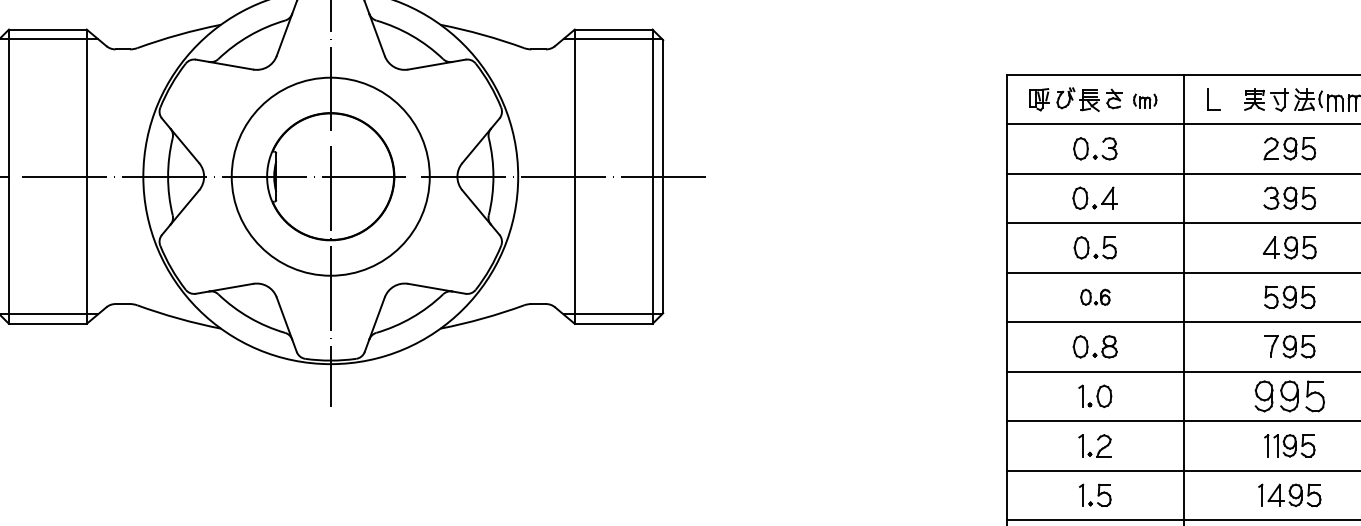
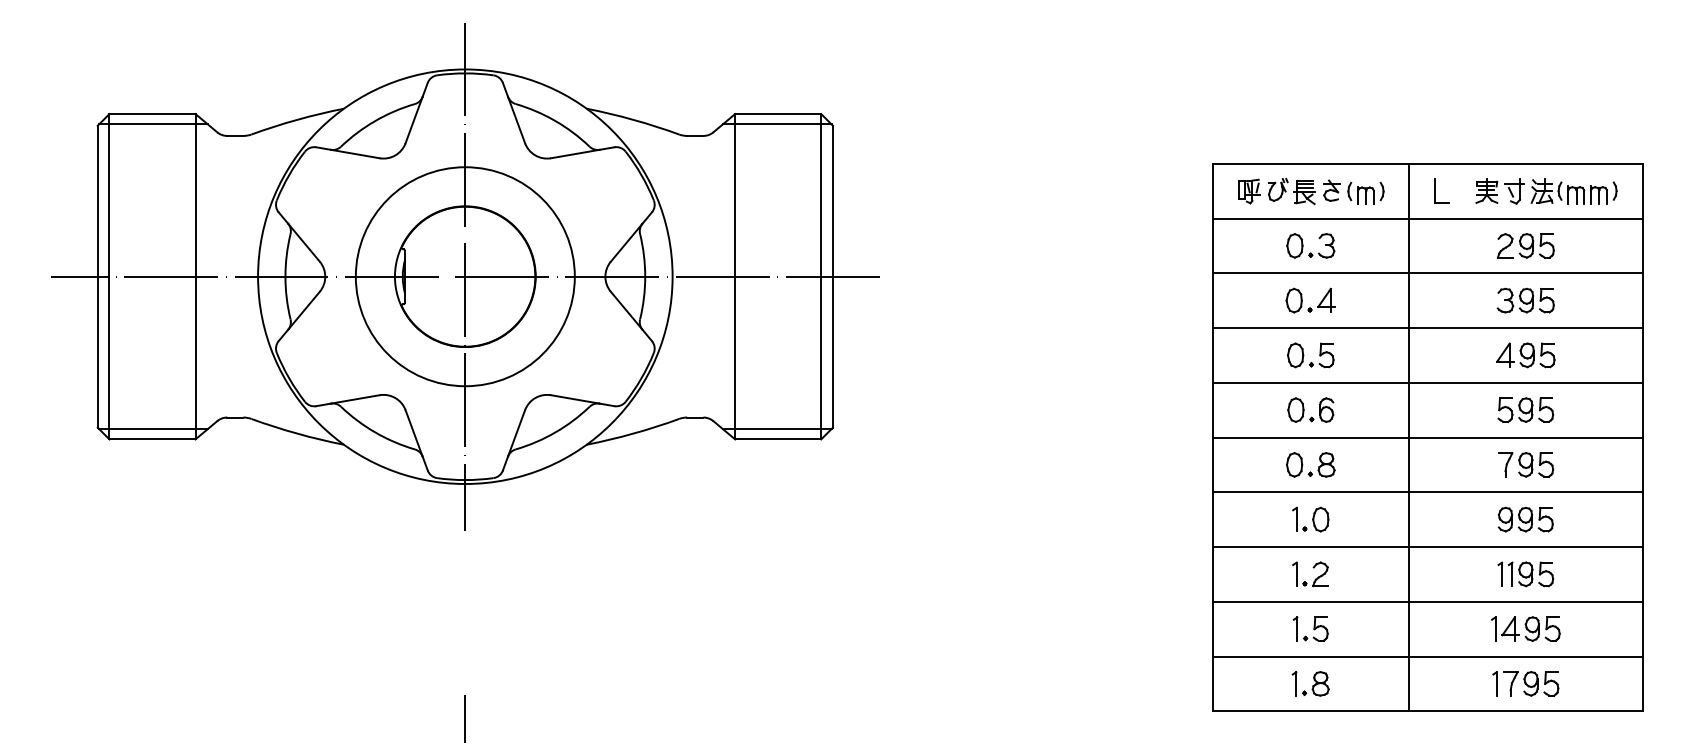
part: (1144, 101) -> (1365, 193), size x1.43
part: (1095, 296) -> (1310, 409), size x1.43
part: (1289, 396) -> (1525, 519), size x0.71

